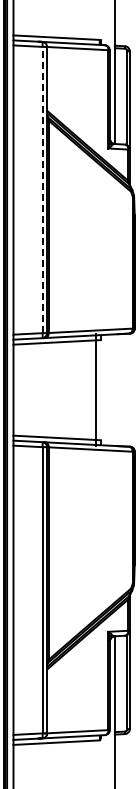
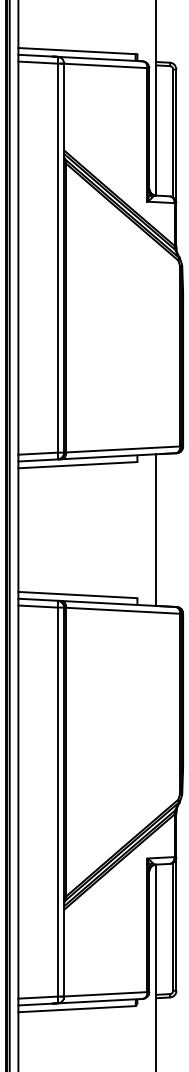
line: (42, 189) -> (57, 257), dashed -> solid
line: (95, 389) -> (155, 529), moved

